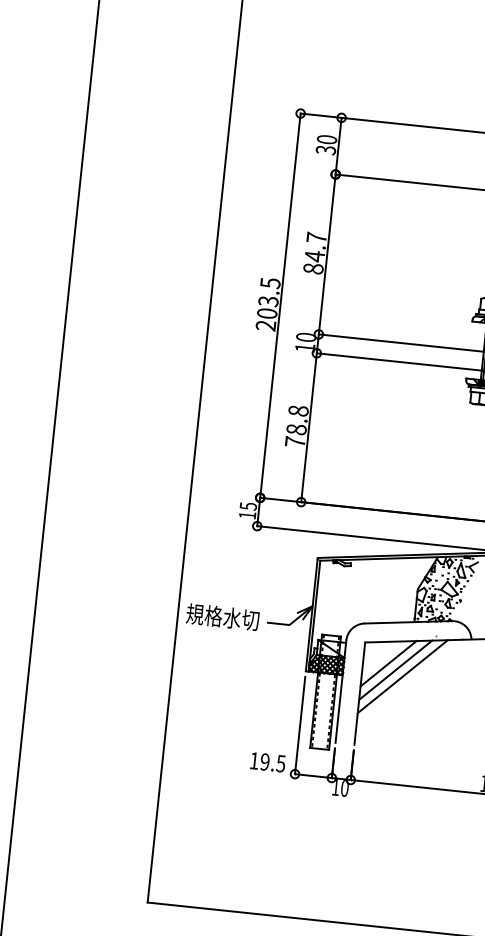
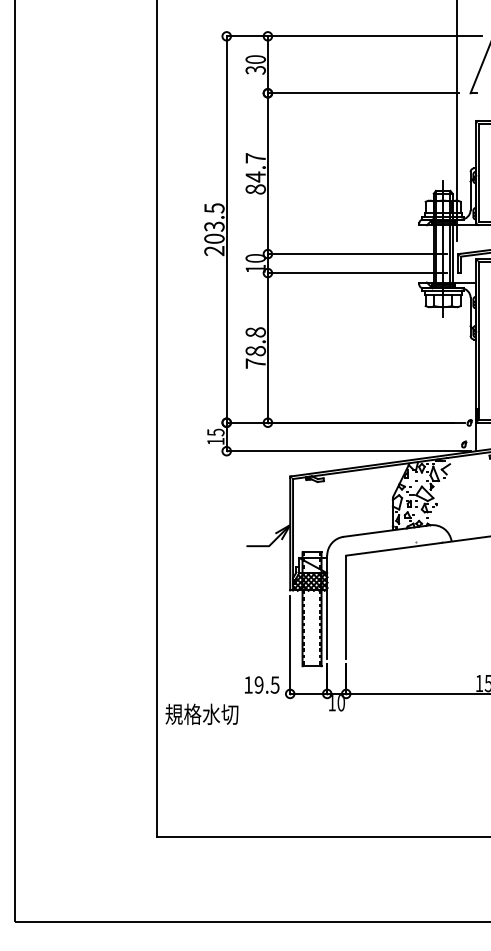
text: (222, 616) -> (201, 713), moved
line: (388, 662) -> (371, 573), removed
line: (395, 669) -> (379, 579), removed
line: (403, 676) -> (387, 585), removed

